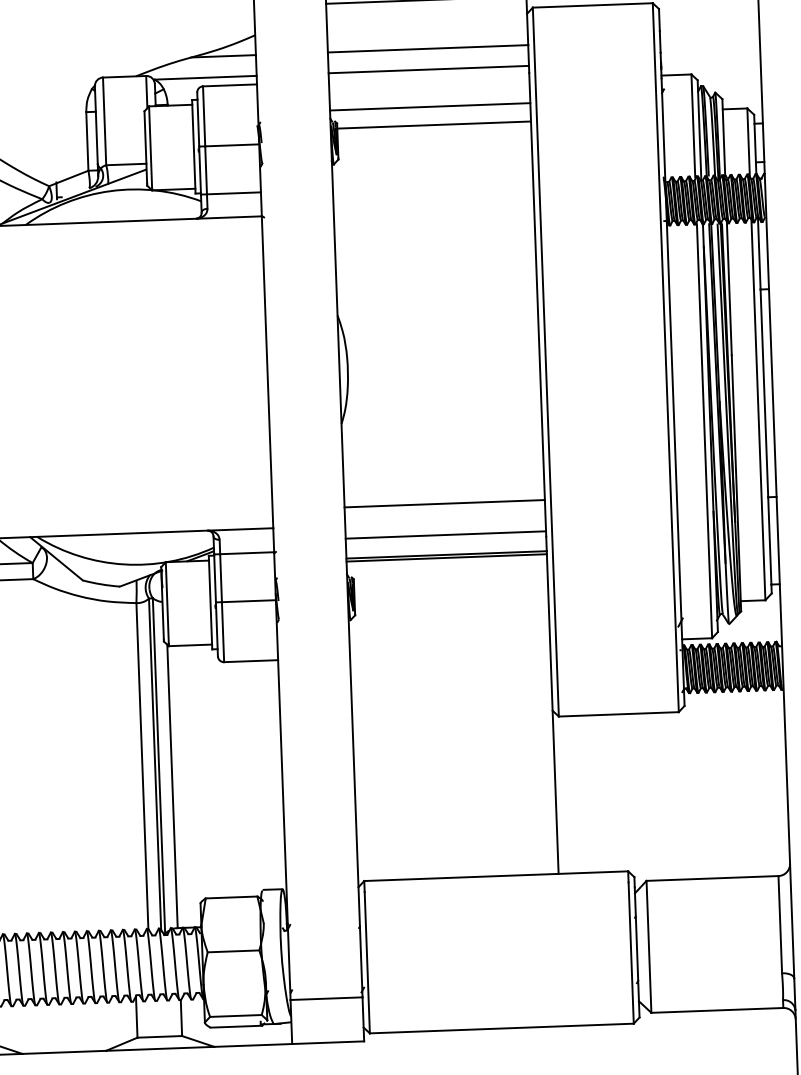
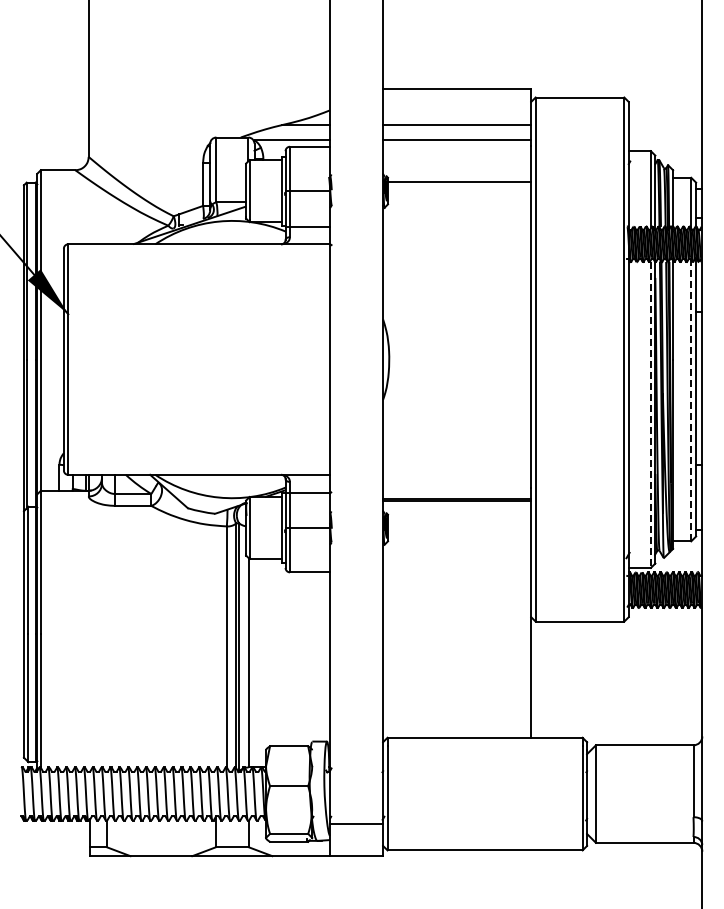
line: (430, 106) -> (457, 167), removed
line: (758, 408) -> (691, 399), solid -> dashed
line: (703, 432) -> (650, 415), solid -> dashed
line: (445, 503) -> (457, 461), removed
line: (446, 534) -> (457, 484), removed

